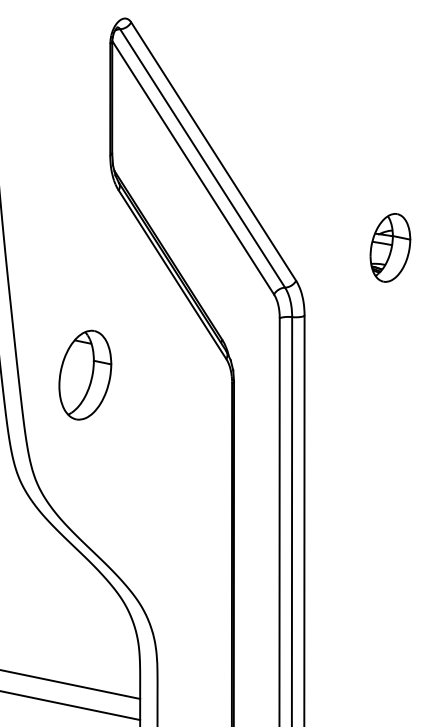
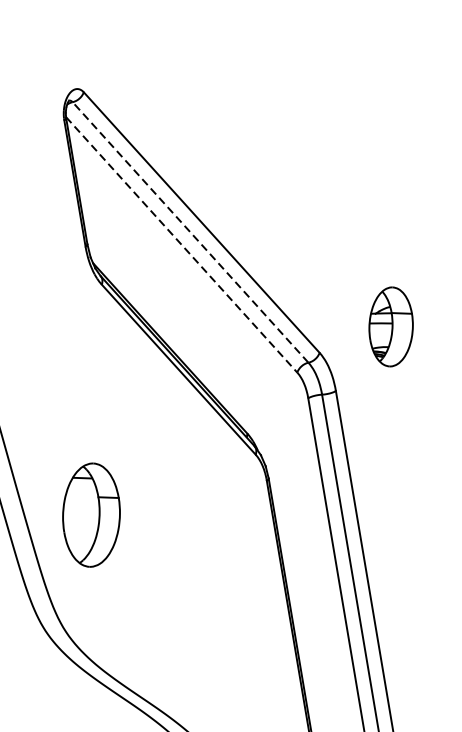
line: (202, 158) -> (190, 232), solid -> dashed
line: (193, 168) -> (182, 245), solid -> dashed
part: (390, 247) -> (391, 326), moved
part: (85, 374) -> (91, 514), moved

